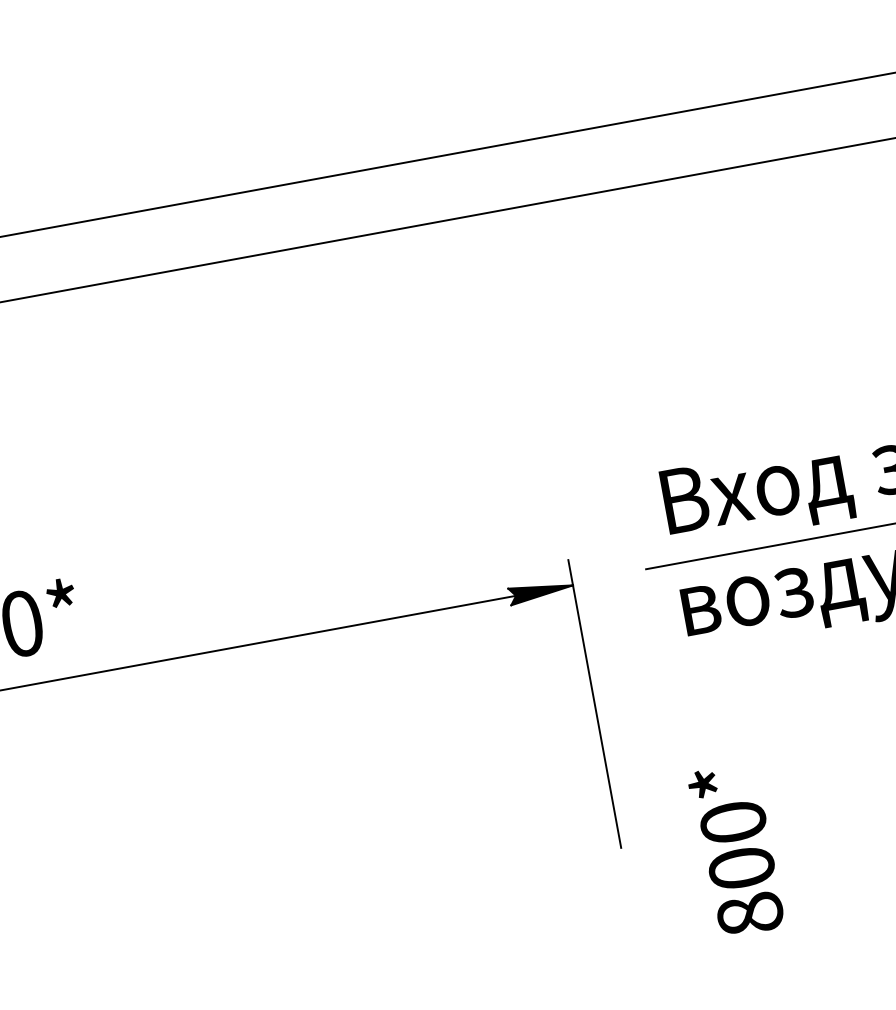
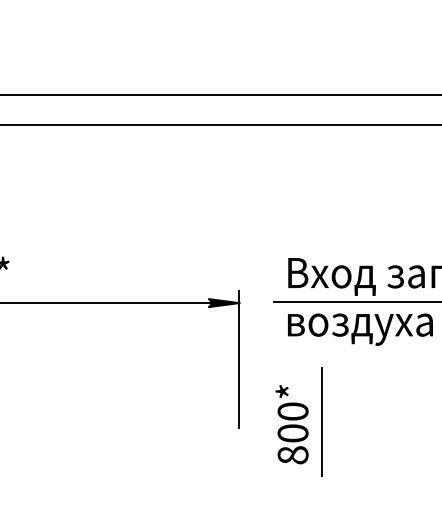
line: (791, 804) -> (321, 422), added
text: (734, 850) -> (291, 424), moved

